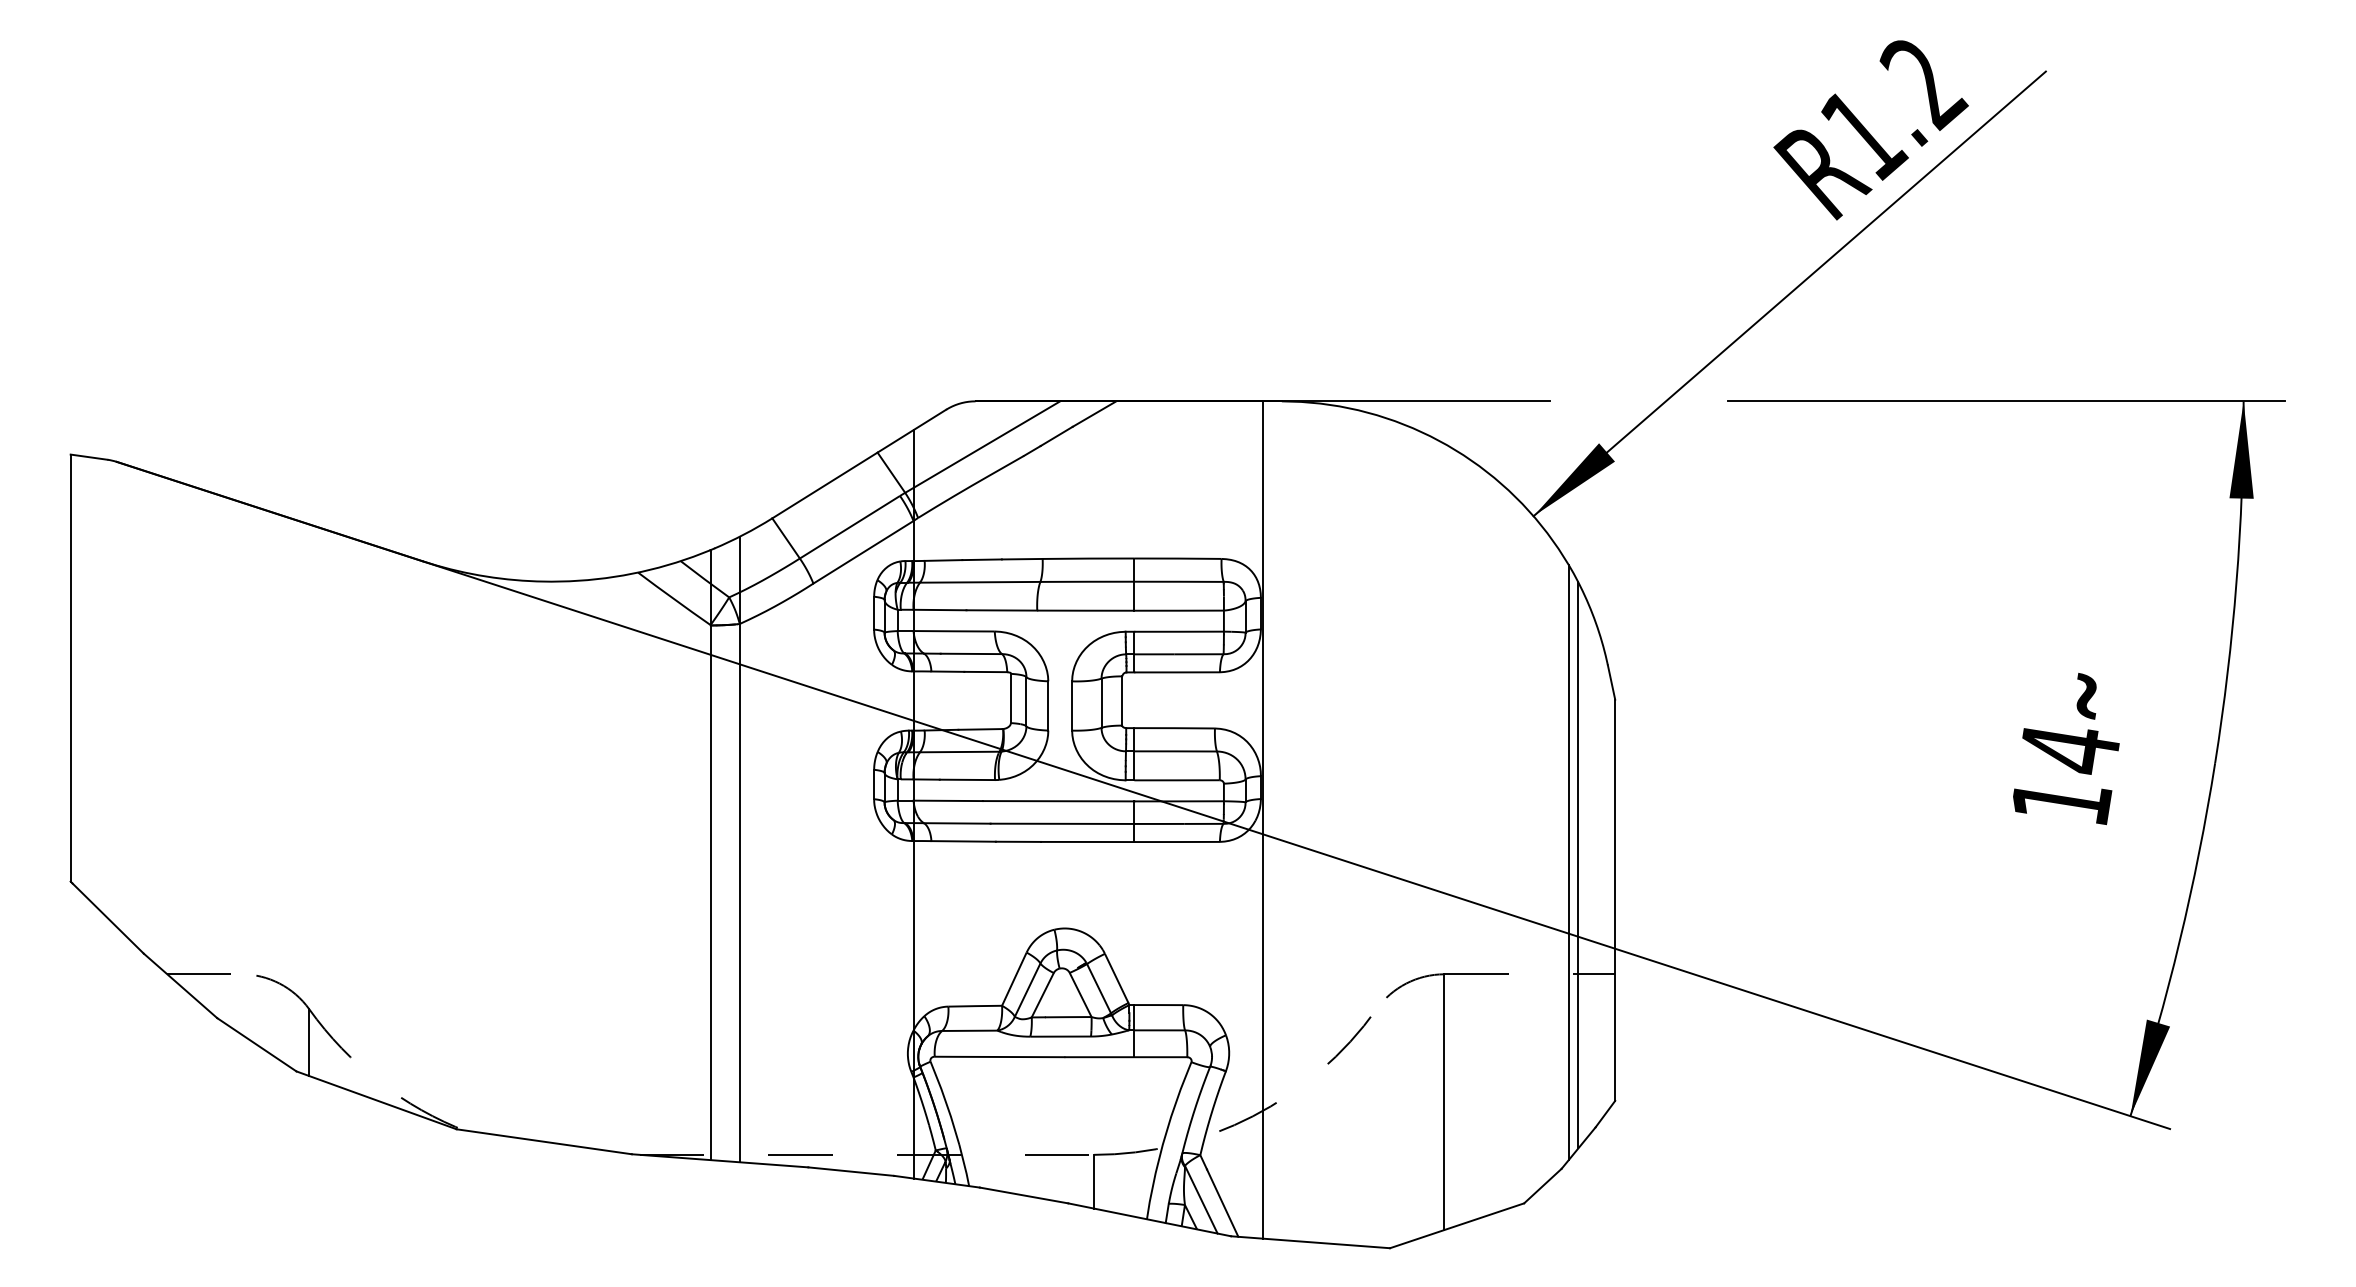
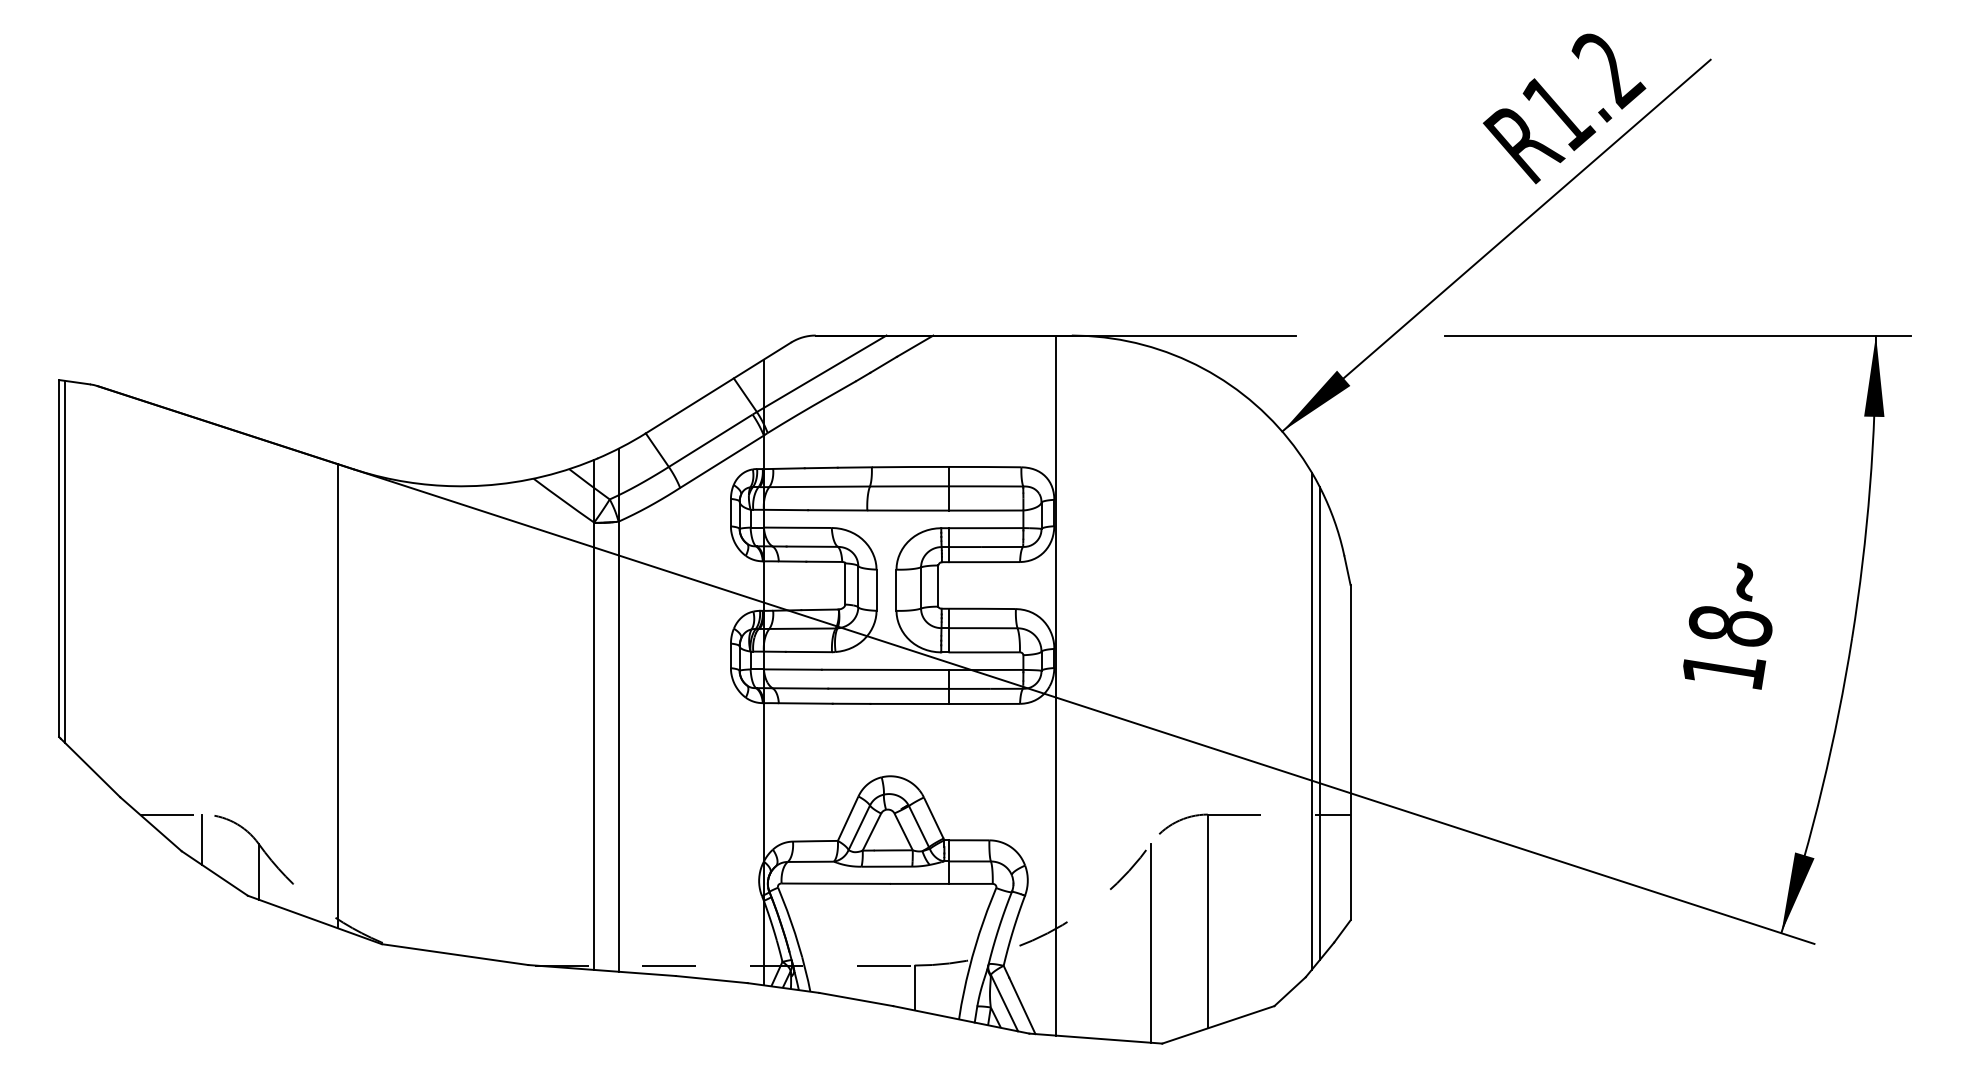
line: (77, 671) -> (64, 561), added
text: (2069, 749) -> (1730, 626), 14 -> 18
line: (404, 832) -> (338, 696), added
line: (241, 1004) -> (201, 839), added
line: (1376, 1128) -> (1150, 943), added

